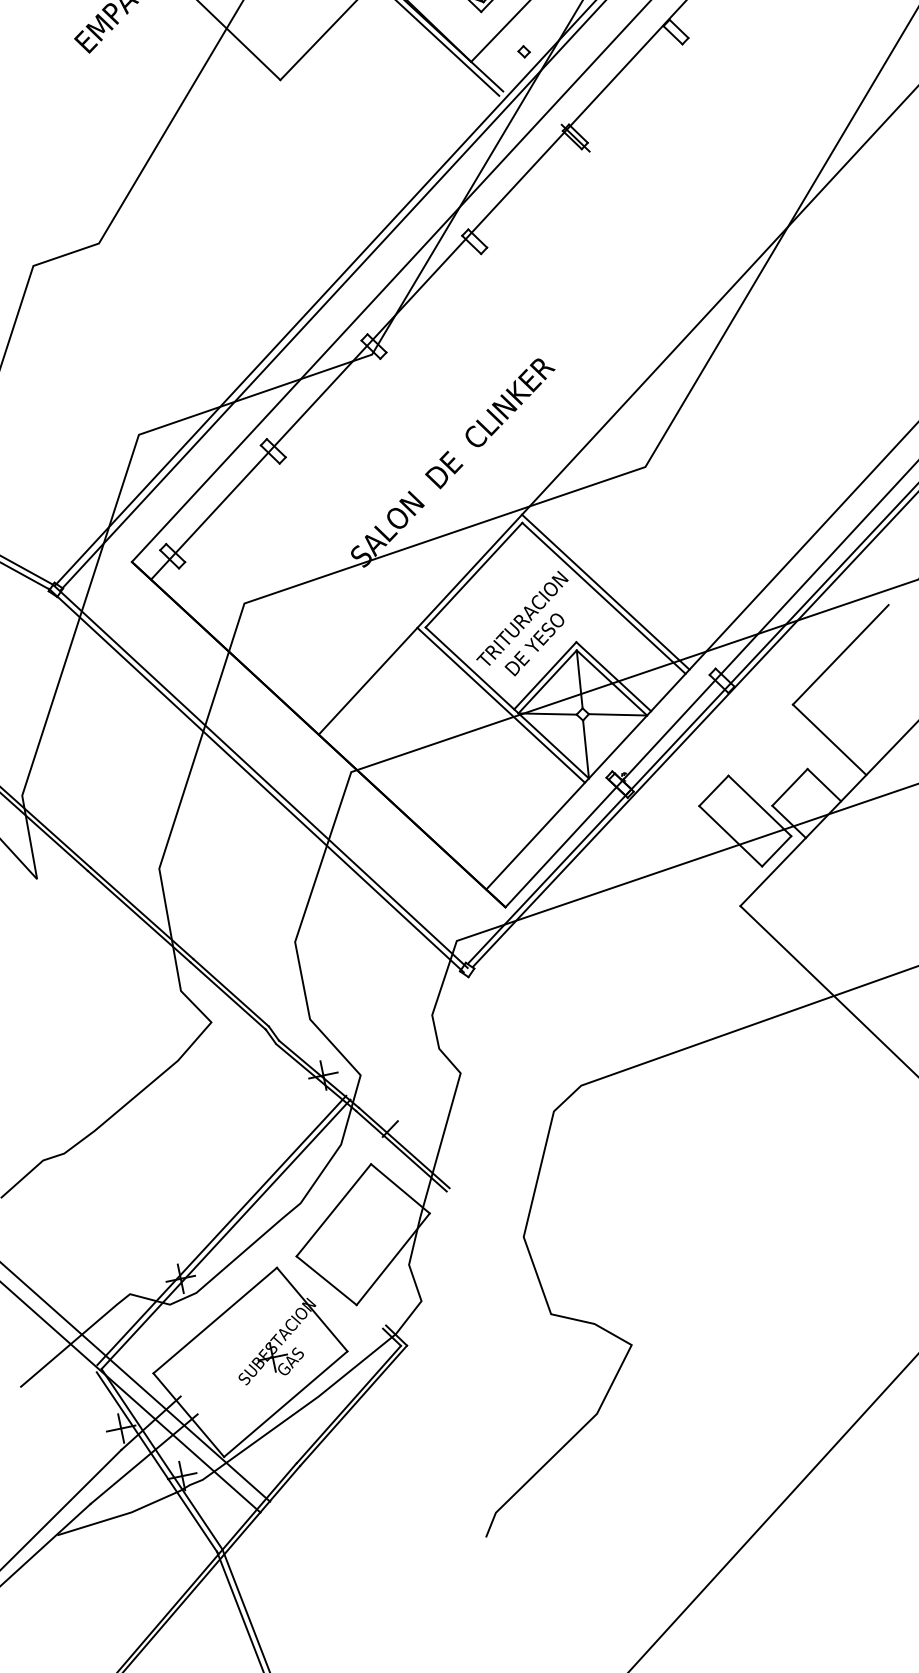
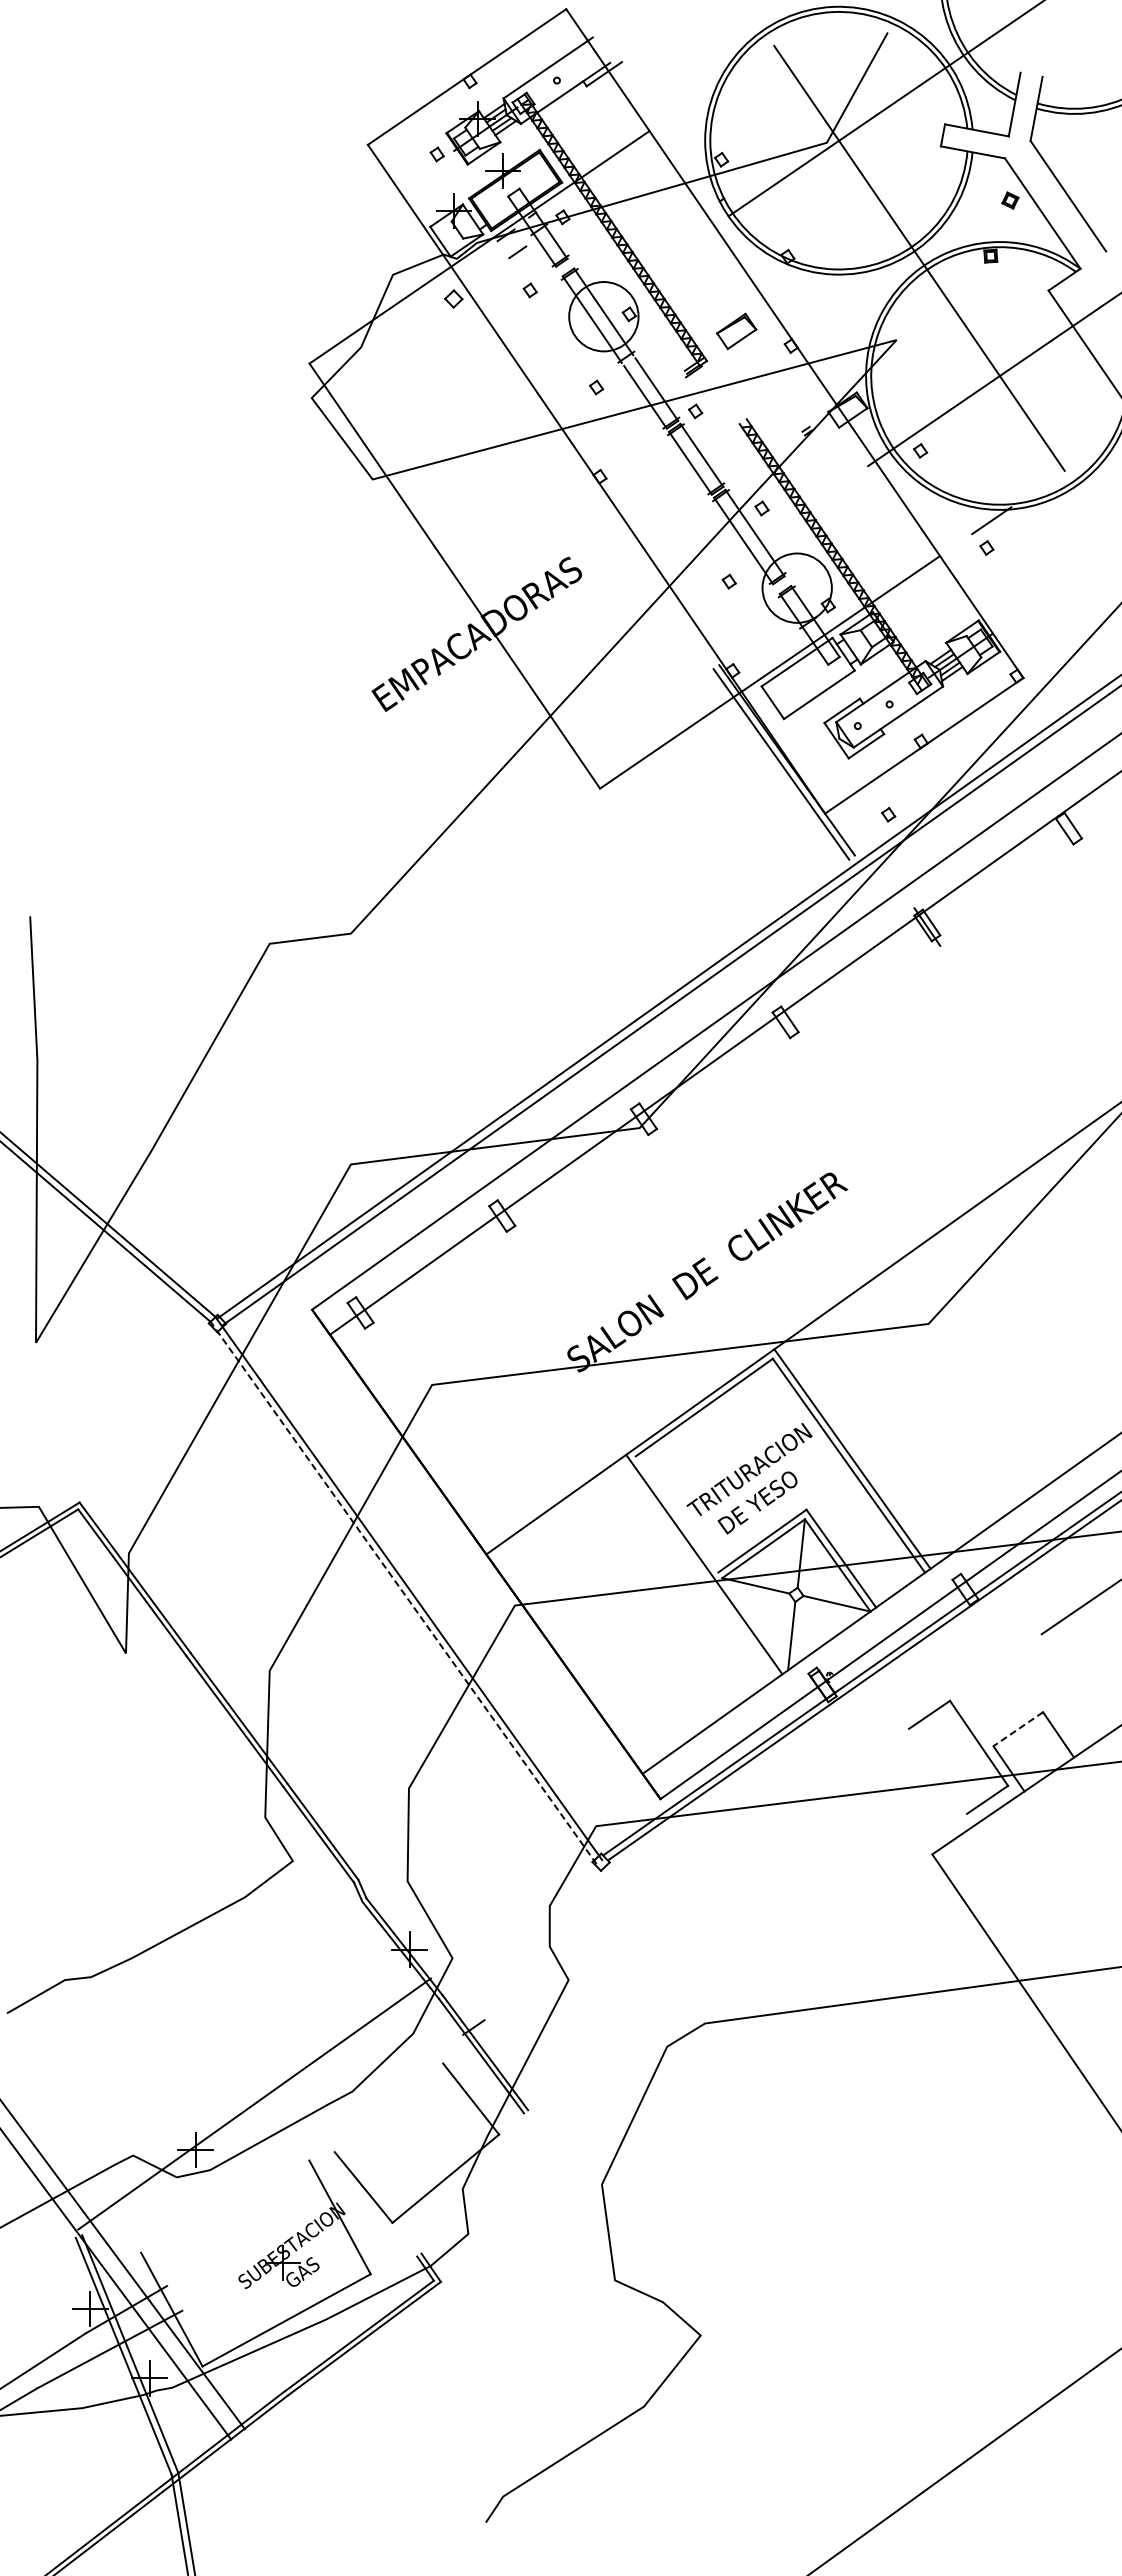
line: (506, 703) -> (711, 1563), removed
line: (829, 739) -> (1075, 1683), removed
line: (256, 780) -> (403, 1592), solid -> dashed
line: (789, 787) -> (1017, 1729), solid -> dashed
line: (730, 835) -> (938, 1770), removed
line: (333, 1210) -> (388, 2107), removed
line: (225, 1234) -> (258, 2109), removed
line: (215, 1320) -> (225, 2206), removed

